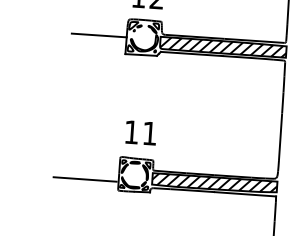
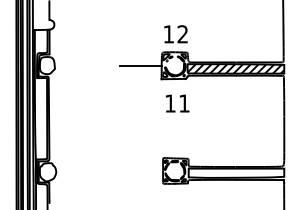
text: (140, 132) -> (177, 103), moved
line: (85, 178) -> (137, 176), removed
hatch: (214, 182) -> (236, 172), removed

